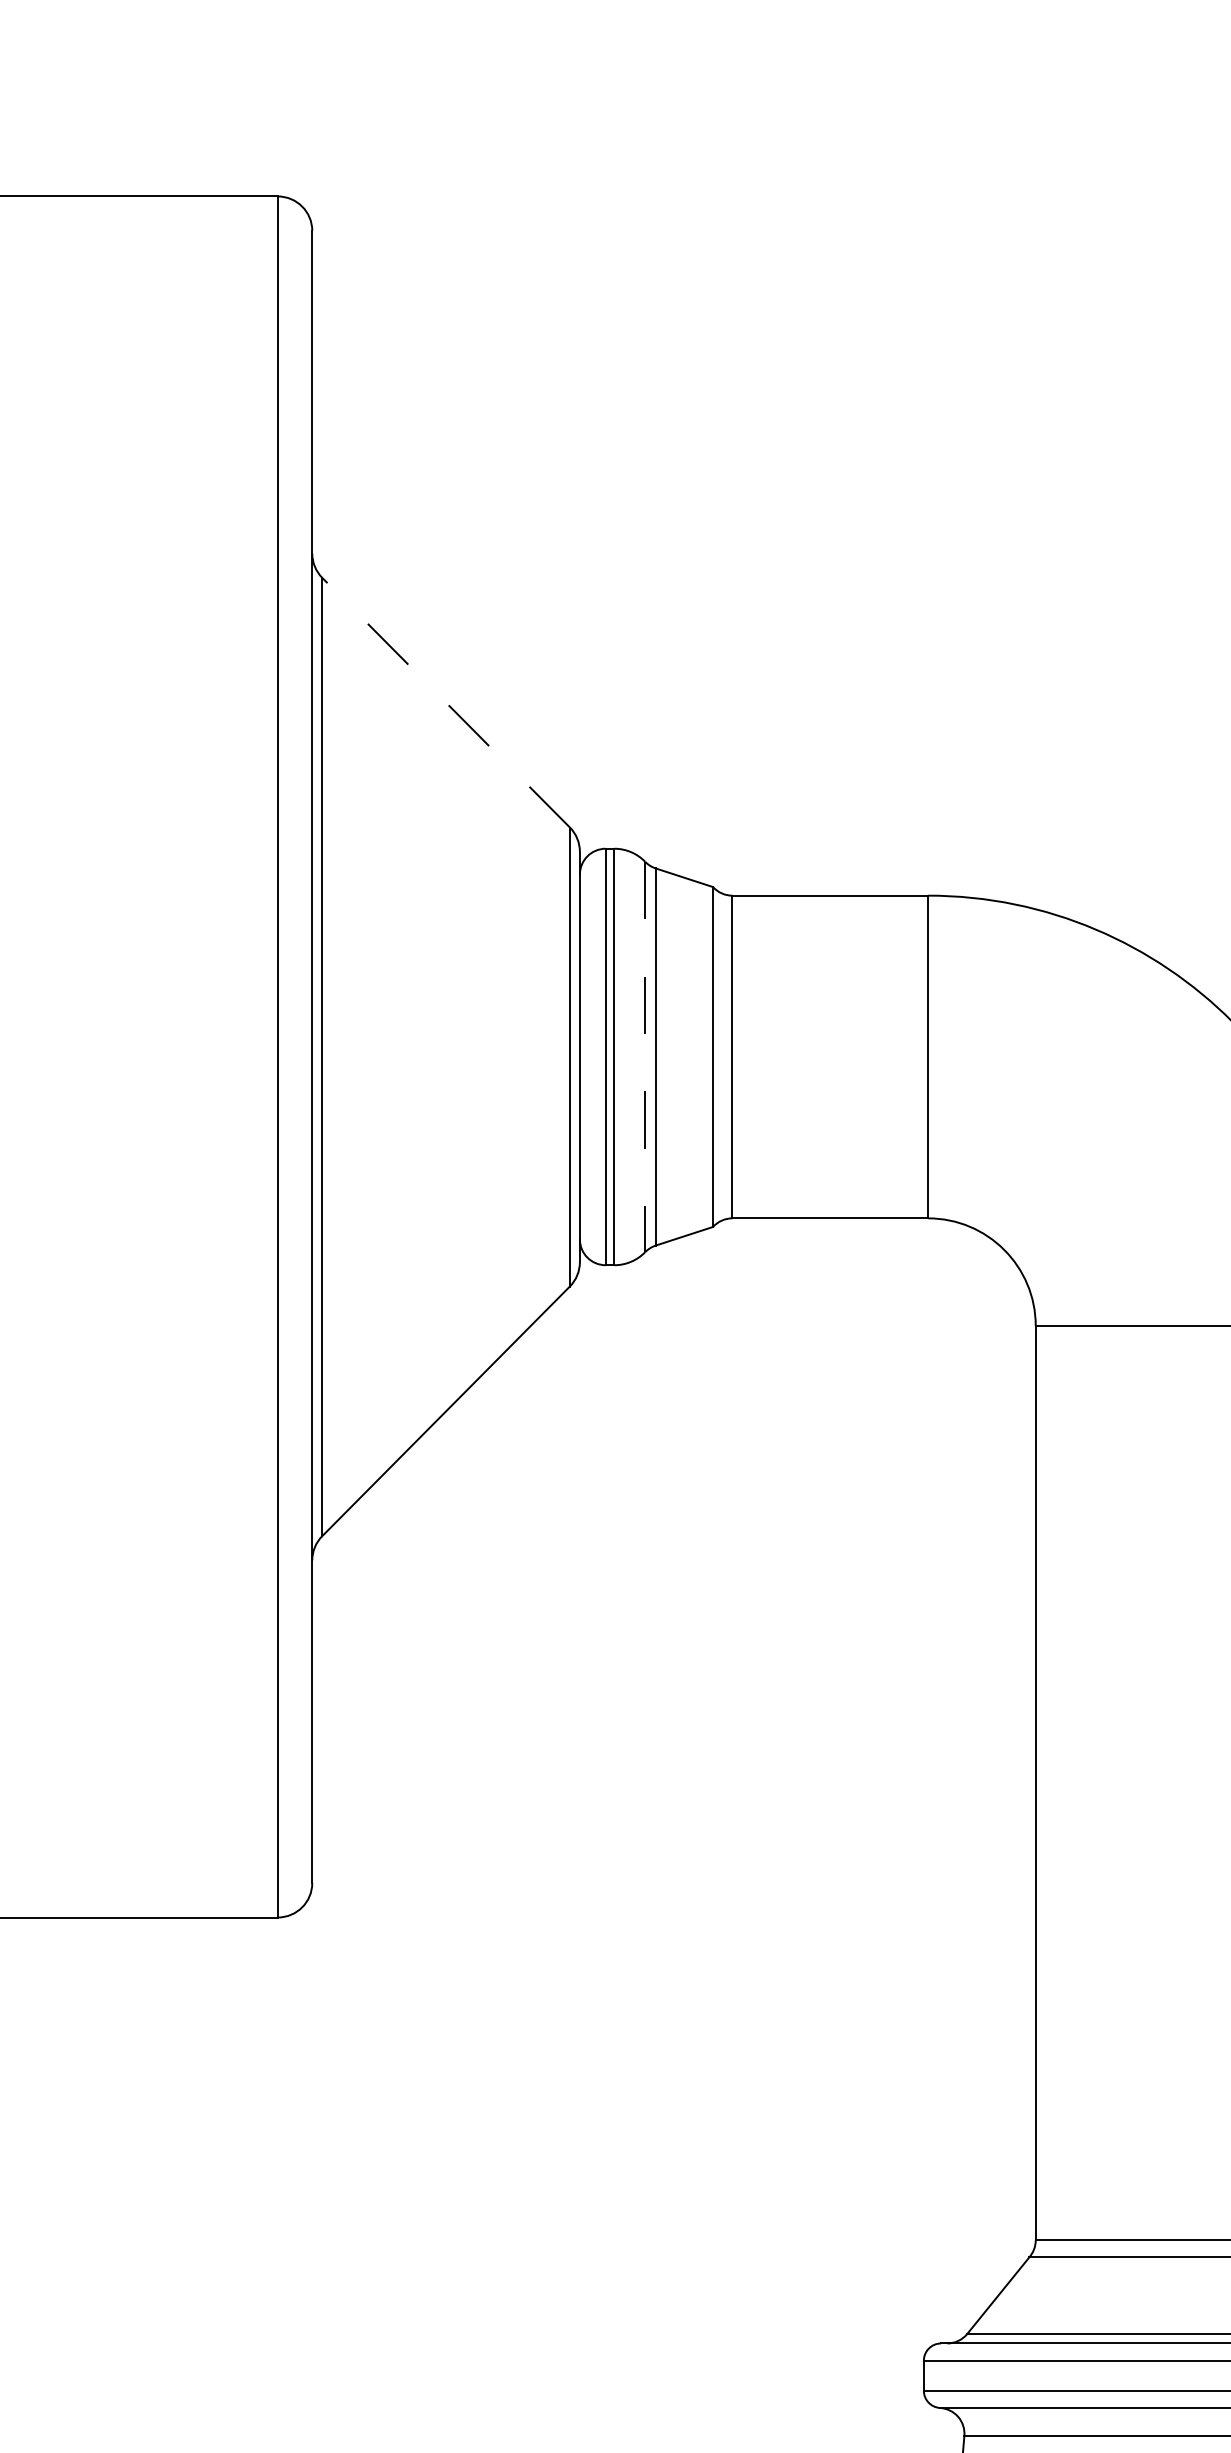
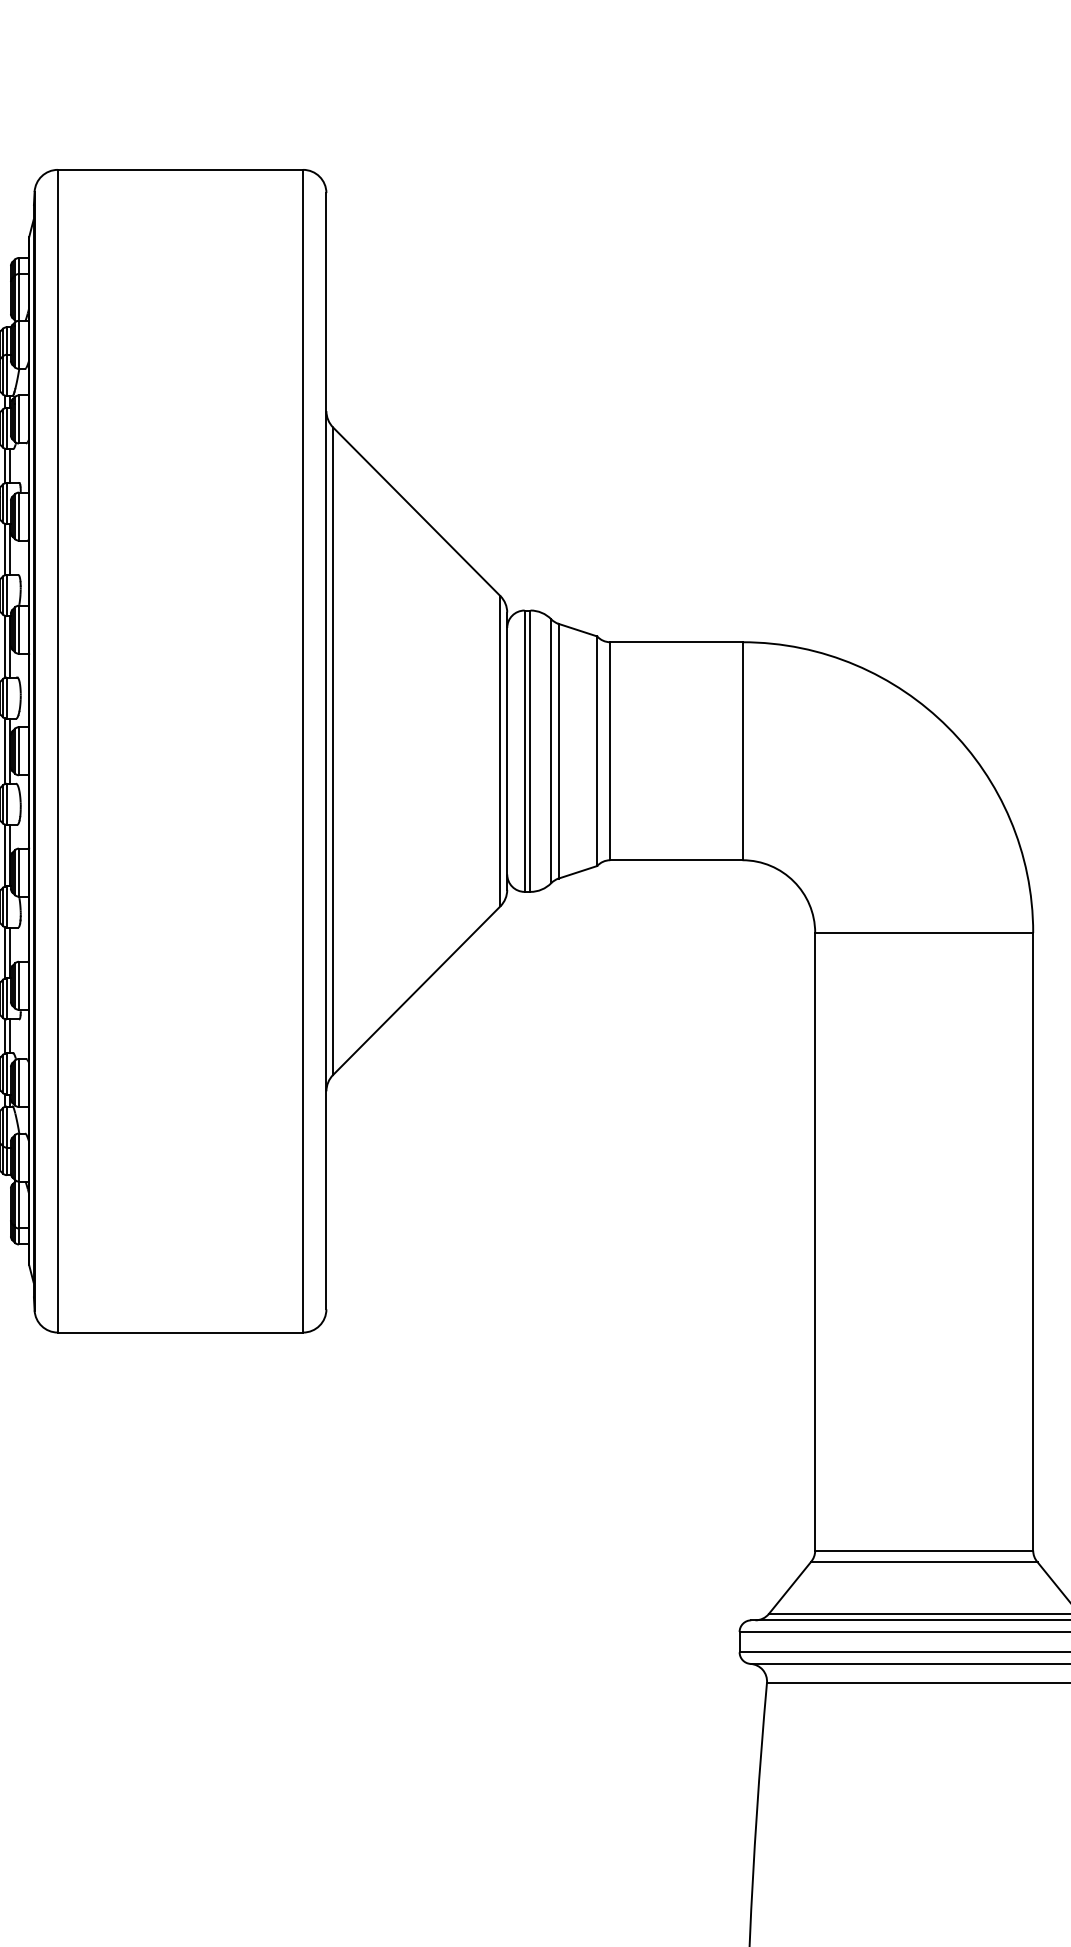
line: (445, 702) -> (416, 511), dashed -> solid
line: (645, 1057) -> (551, 751), dashed -> solid

